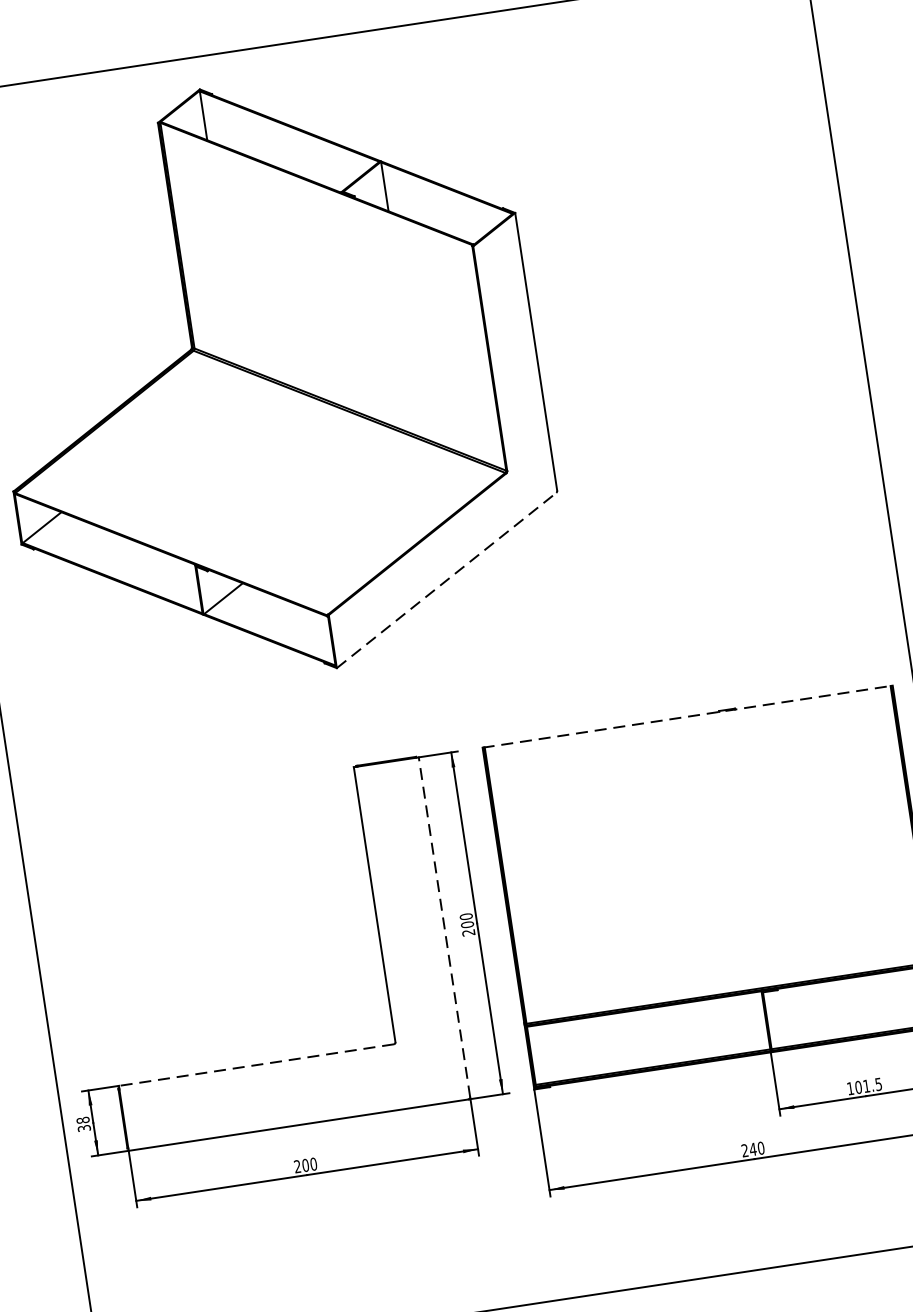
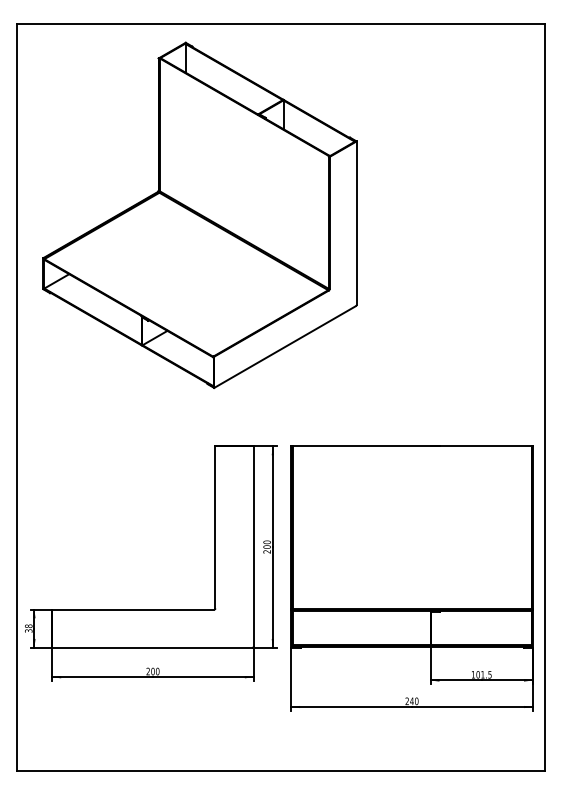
line: (447, 581) -> (285, 347), dashed -> solid
line: (688, 716) -> (412, 446), dashed -> solid
line: (444, 927) -> (253, 546), dashed -> solid
line: (254, 1065) -> (132, 609), dashed -> solid

